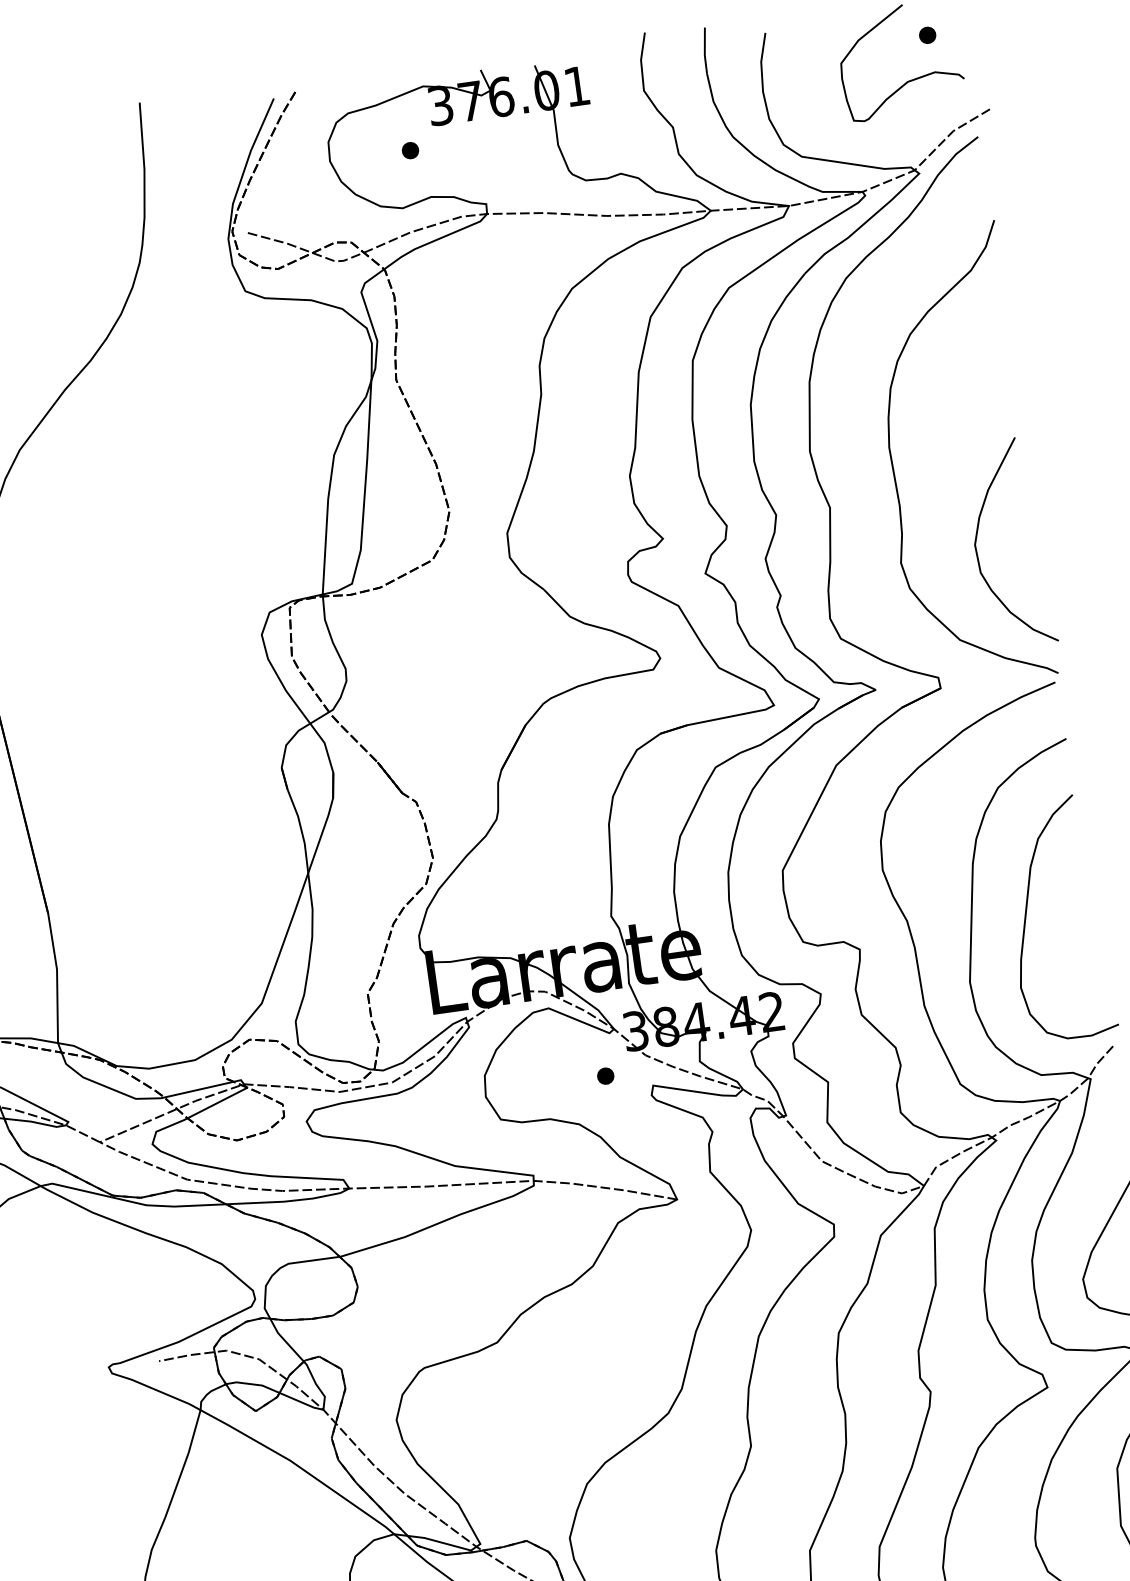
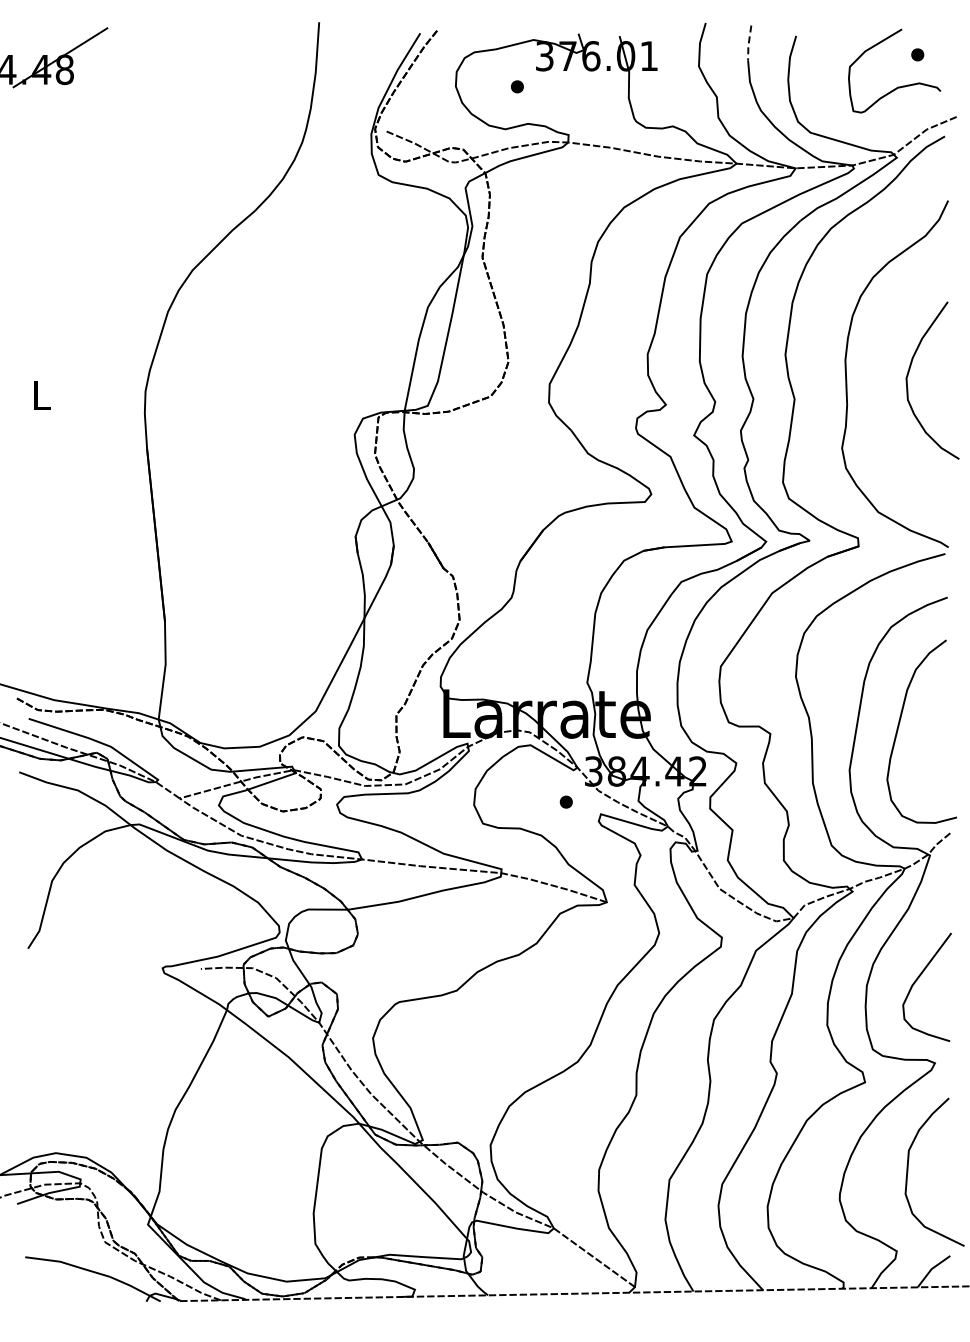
line: (704, 51) -> (748, 43), solid -> dashed
curve: (977, 542) -> (908, 376), moved

